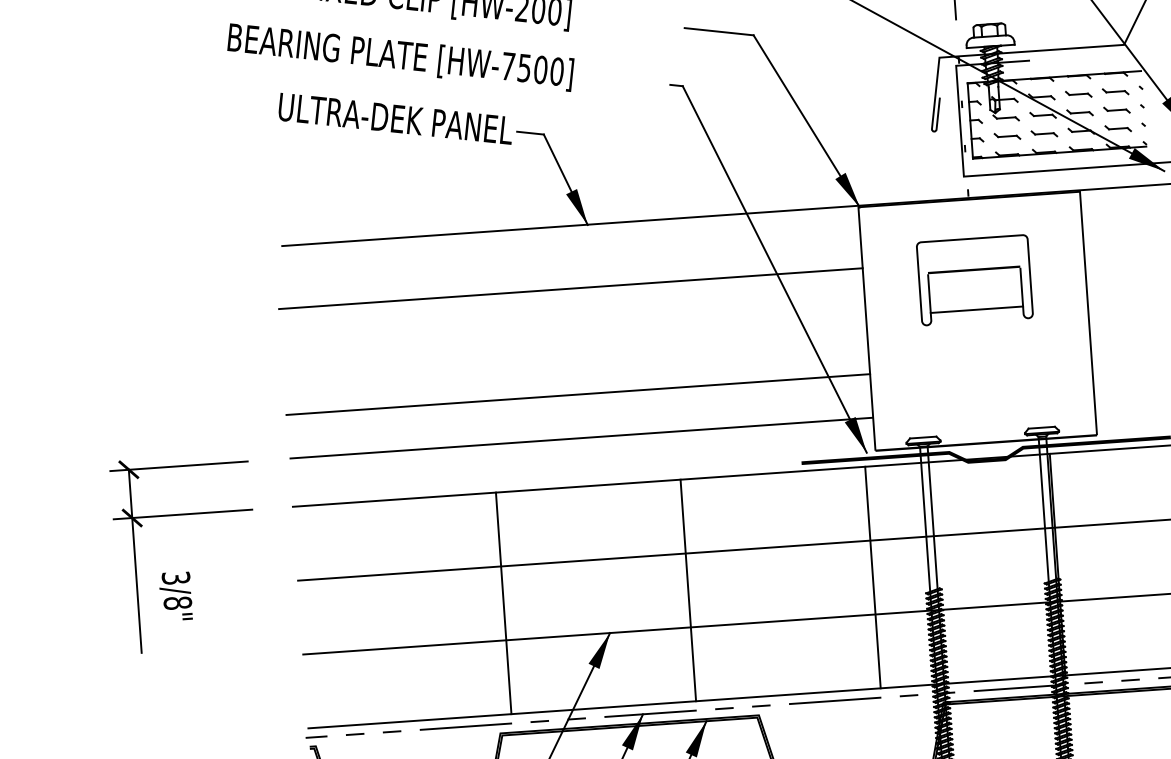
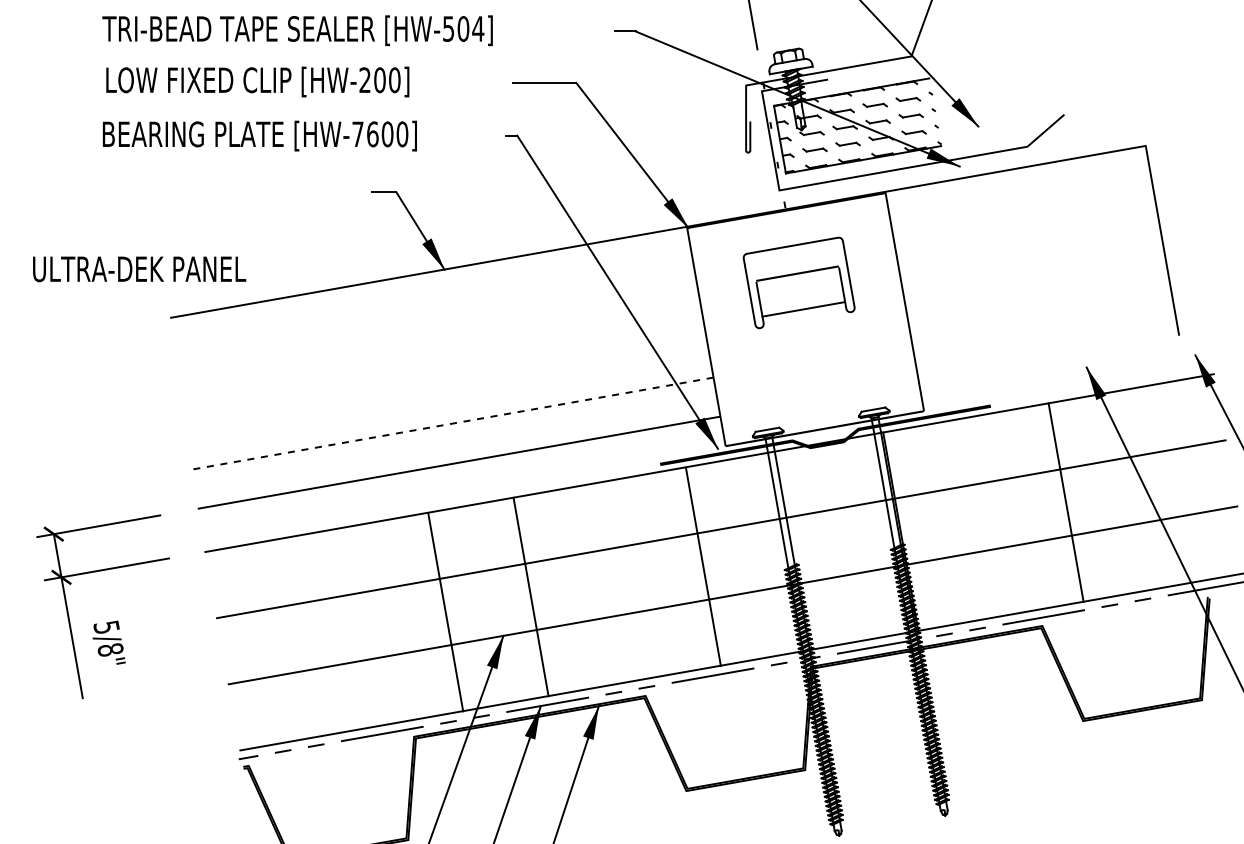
text: (524, 68) -> (372, 134), [HW-7500] -> [HW-7600]
text: (395, 119) -> (139, 269), moved
line: (570, 288) -> (435, 328), removed
line: (577, 394) -> (451, 423), solid -> dashed
text: (177, 577) -> (107, 626), 3/8" -> 5/8"
line: (871, 577) -> (702, 566), moved
line: (687, 589) -> (530, 596), moved
line: (503, 602) -> (445, 611), moved

